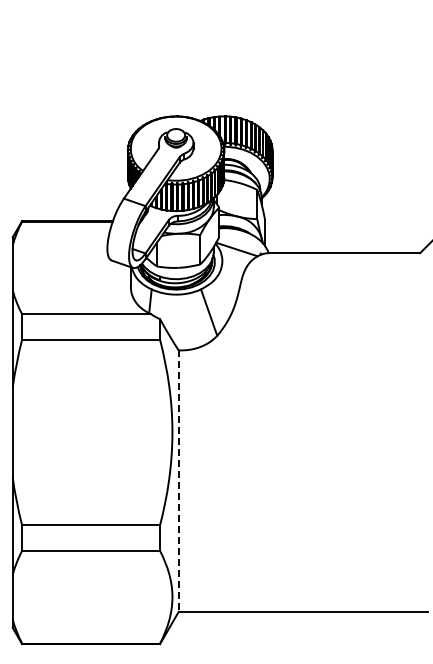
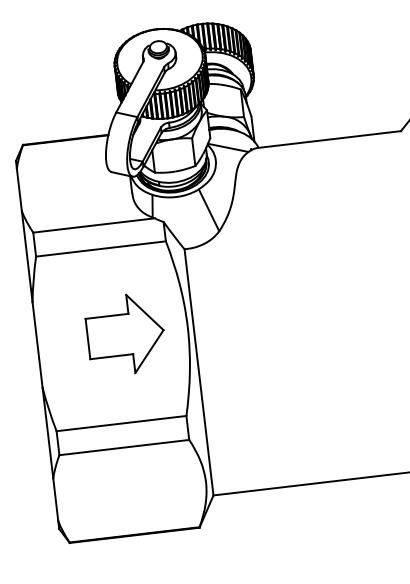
part: (106, 432) -> (125, 334), added
line: (178, 481) -> (198, 372), dashed -> solid

